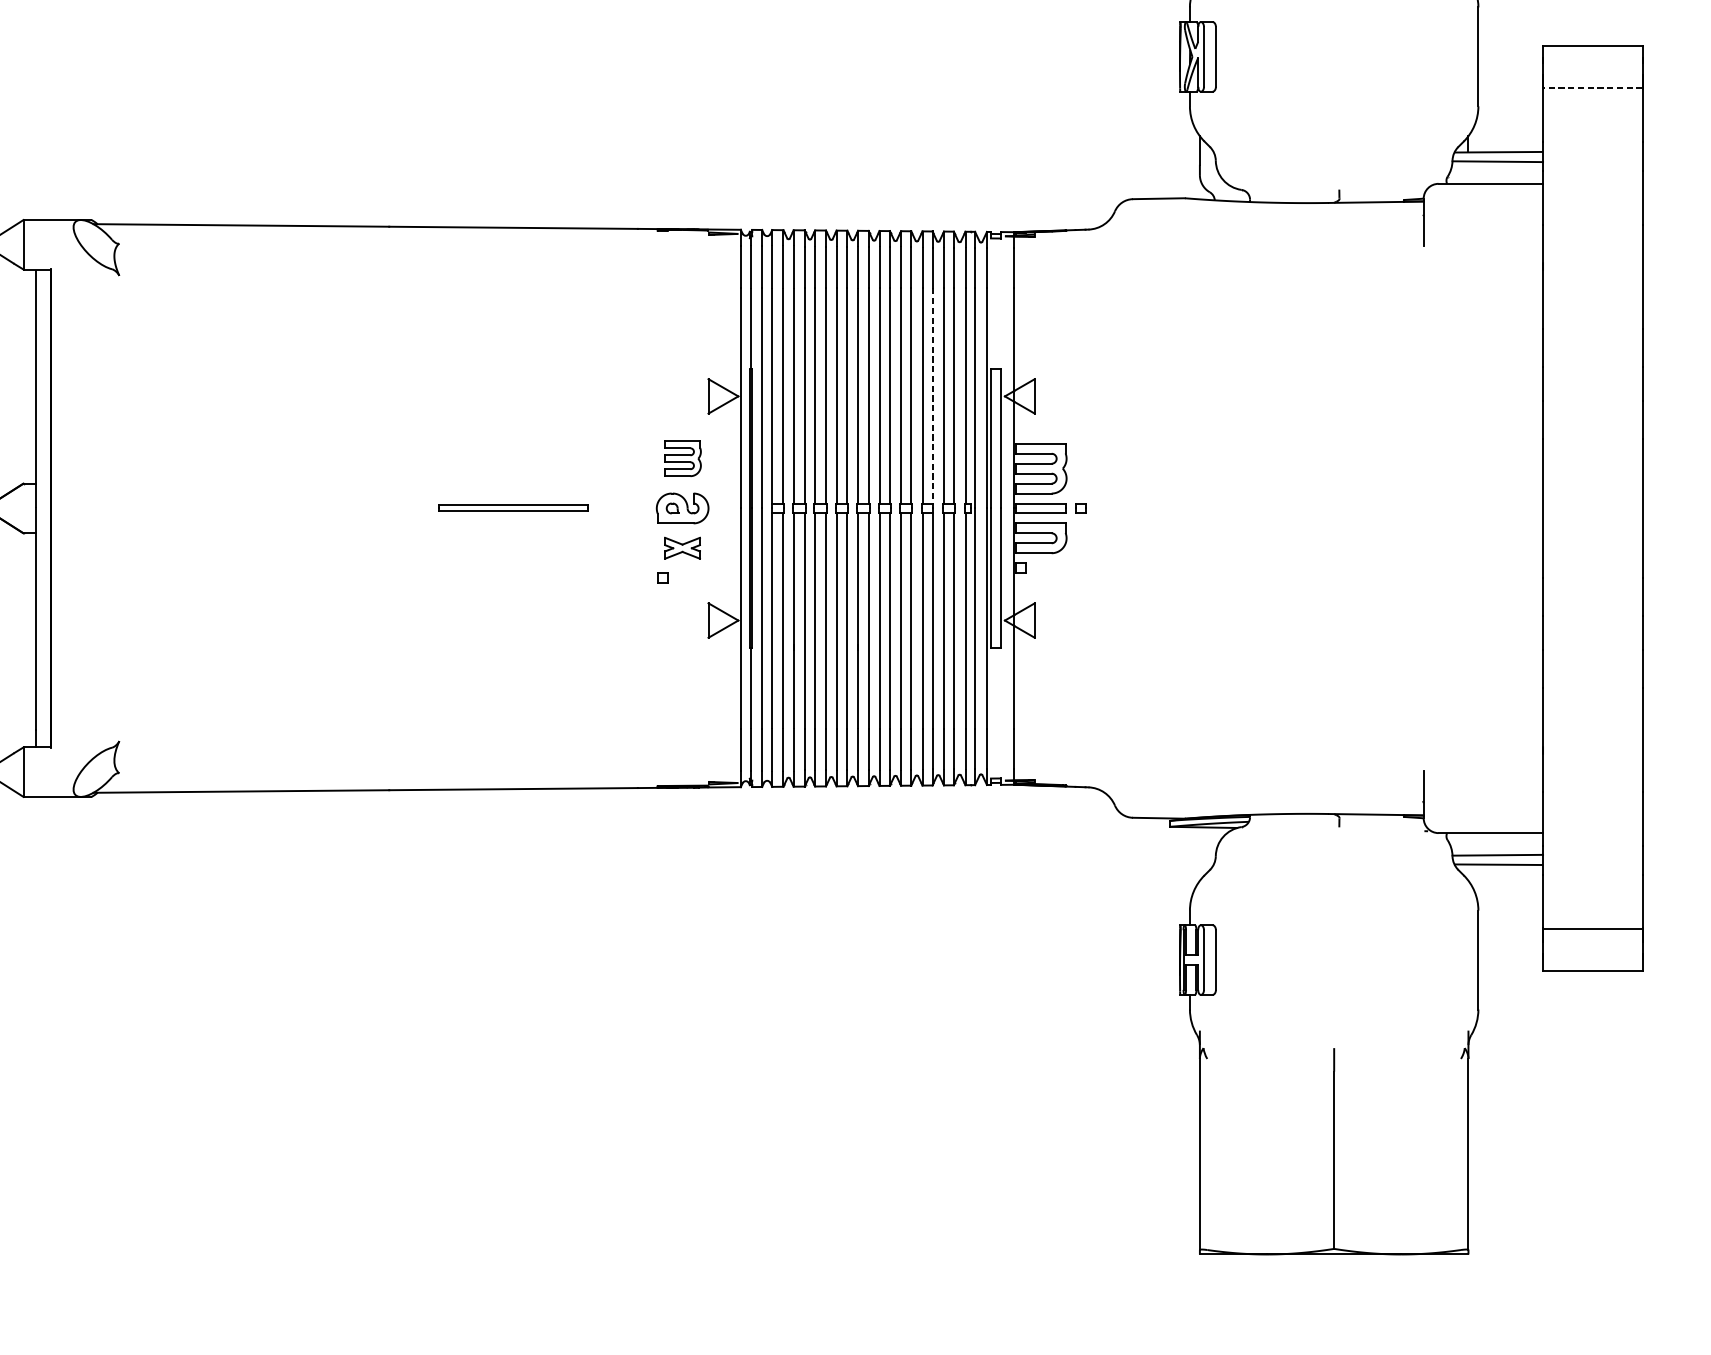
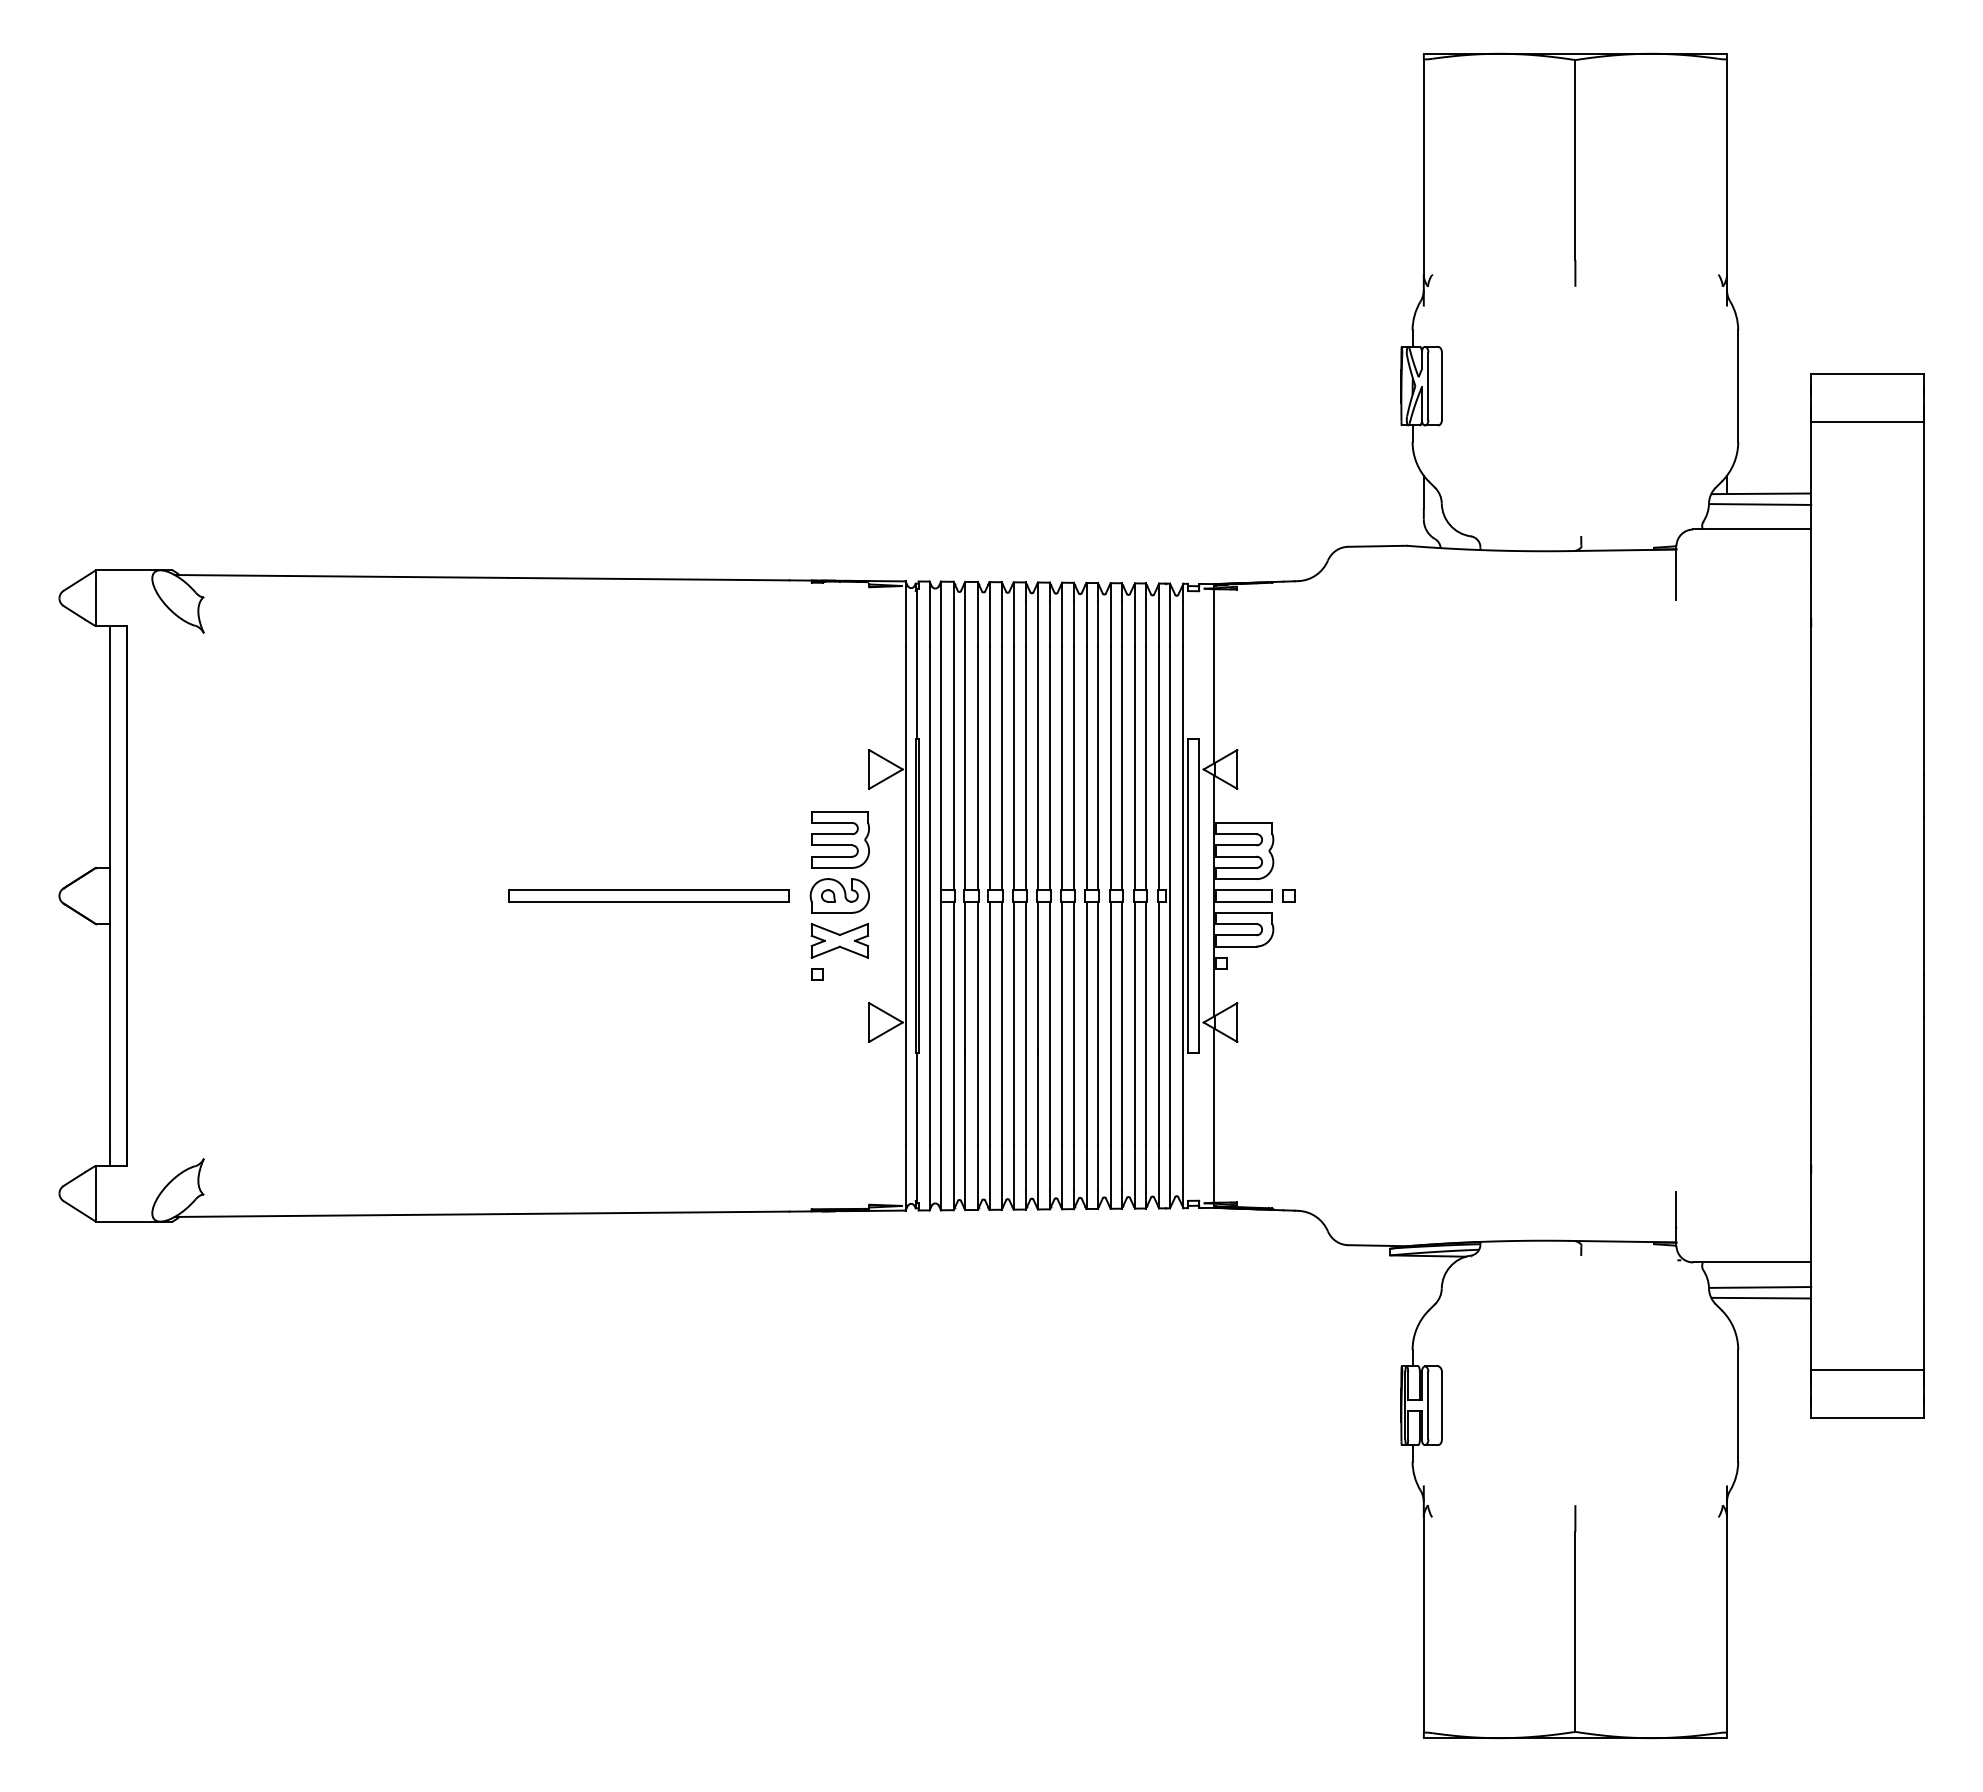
line: (1592, 88) -> (1866, 421), dashed -> solid
line: (932, 396) -> (1121, 769), dashed -> solid
part: (683, 458) -> (840, 839), size x1.43
part: (513, 508) -> (648, 895), size x1.67
part: (682, 547) -> (839, 940), size x1.43

